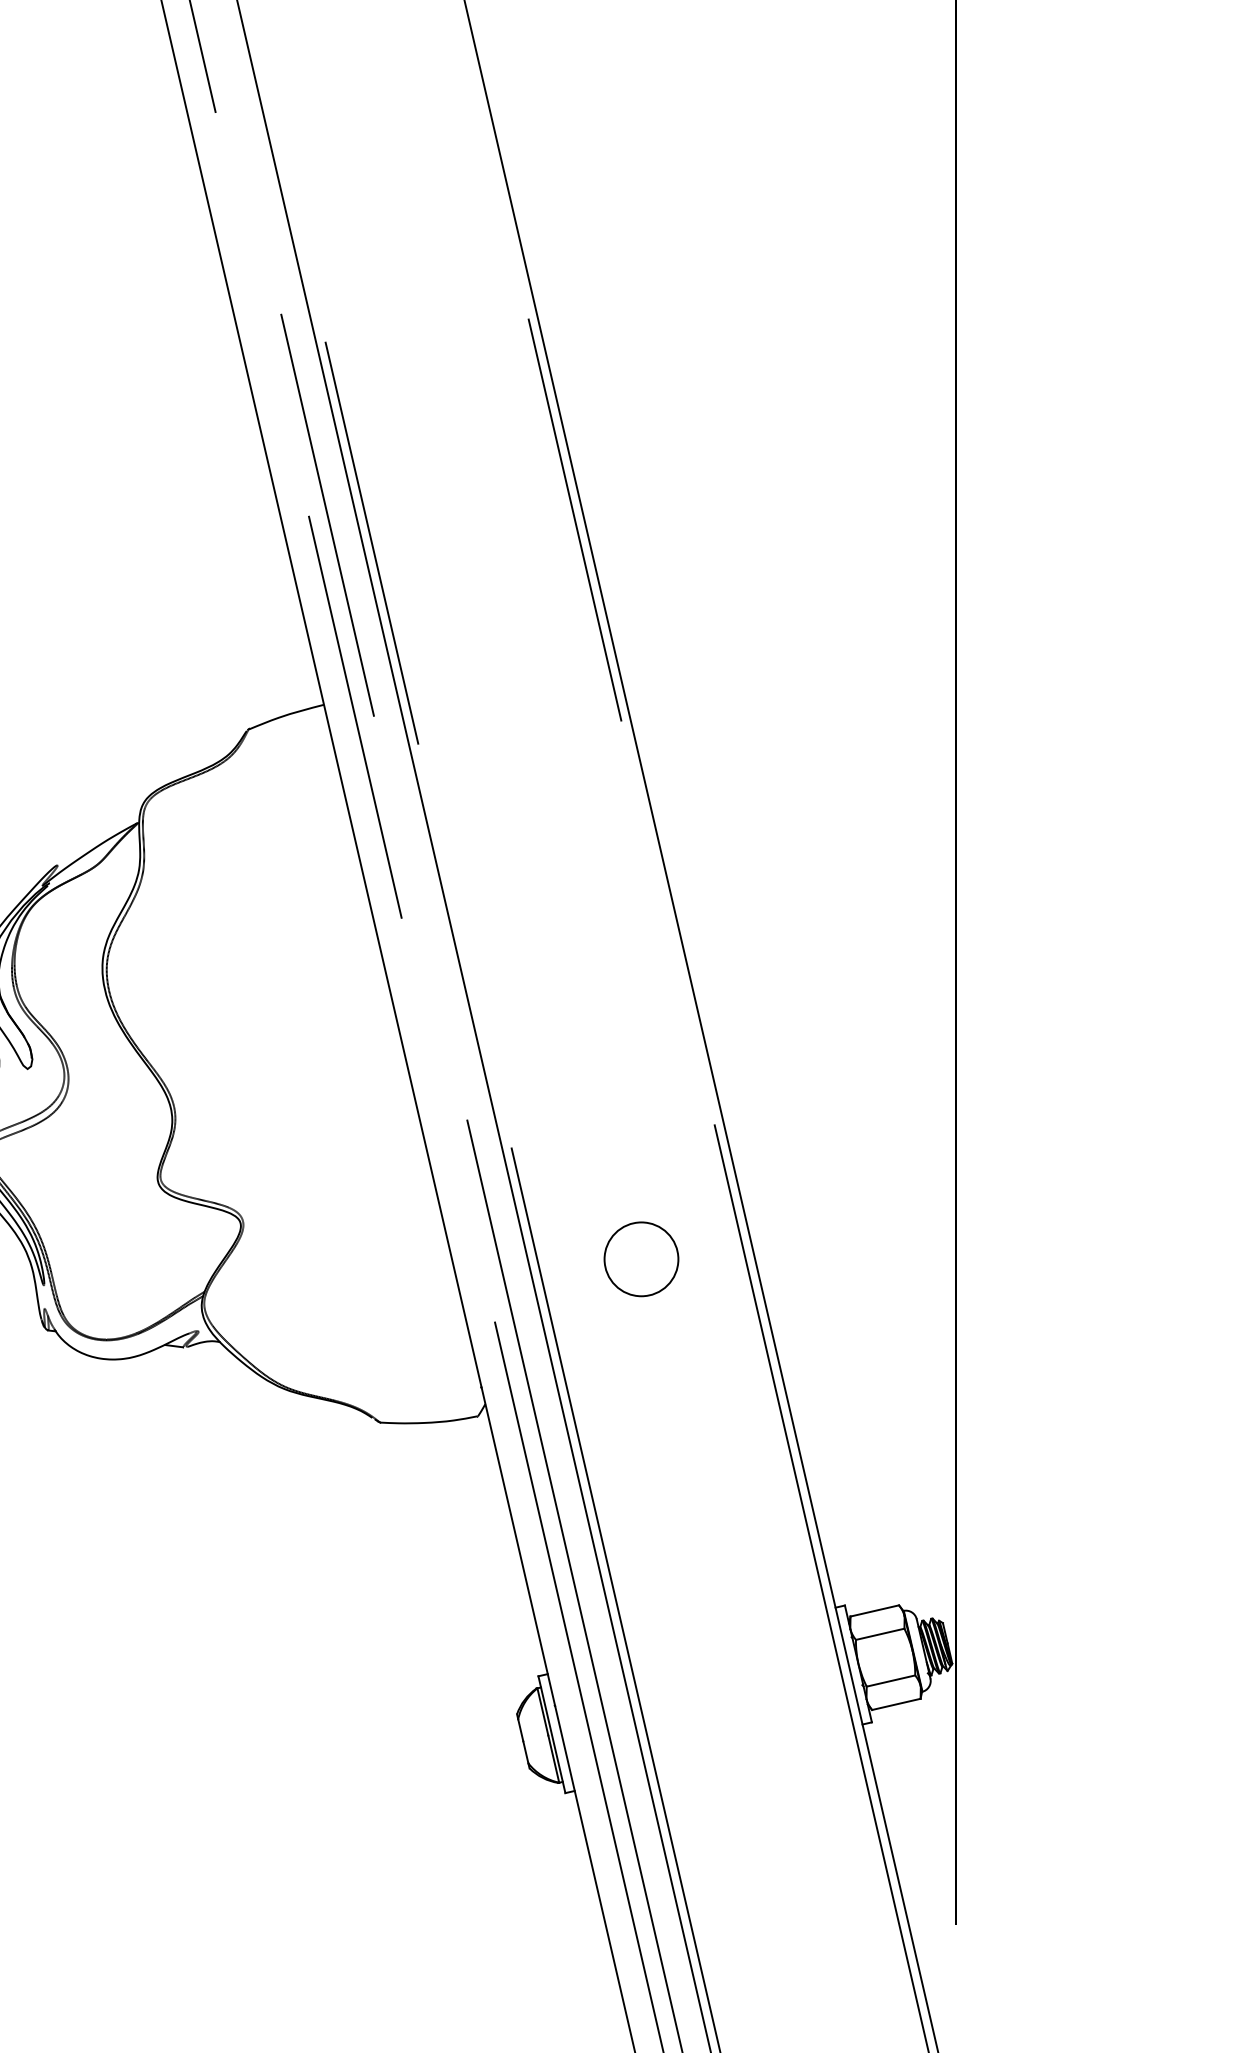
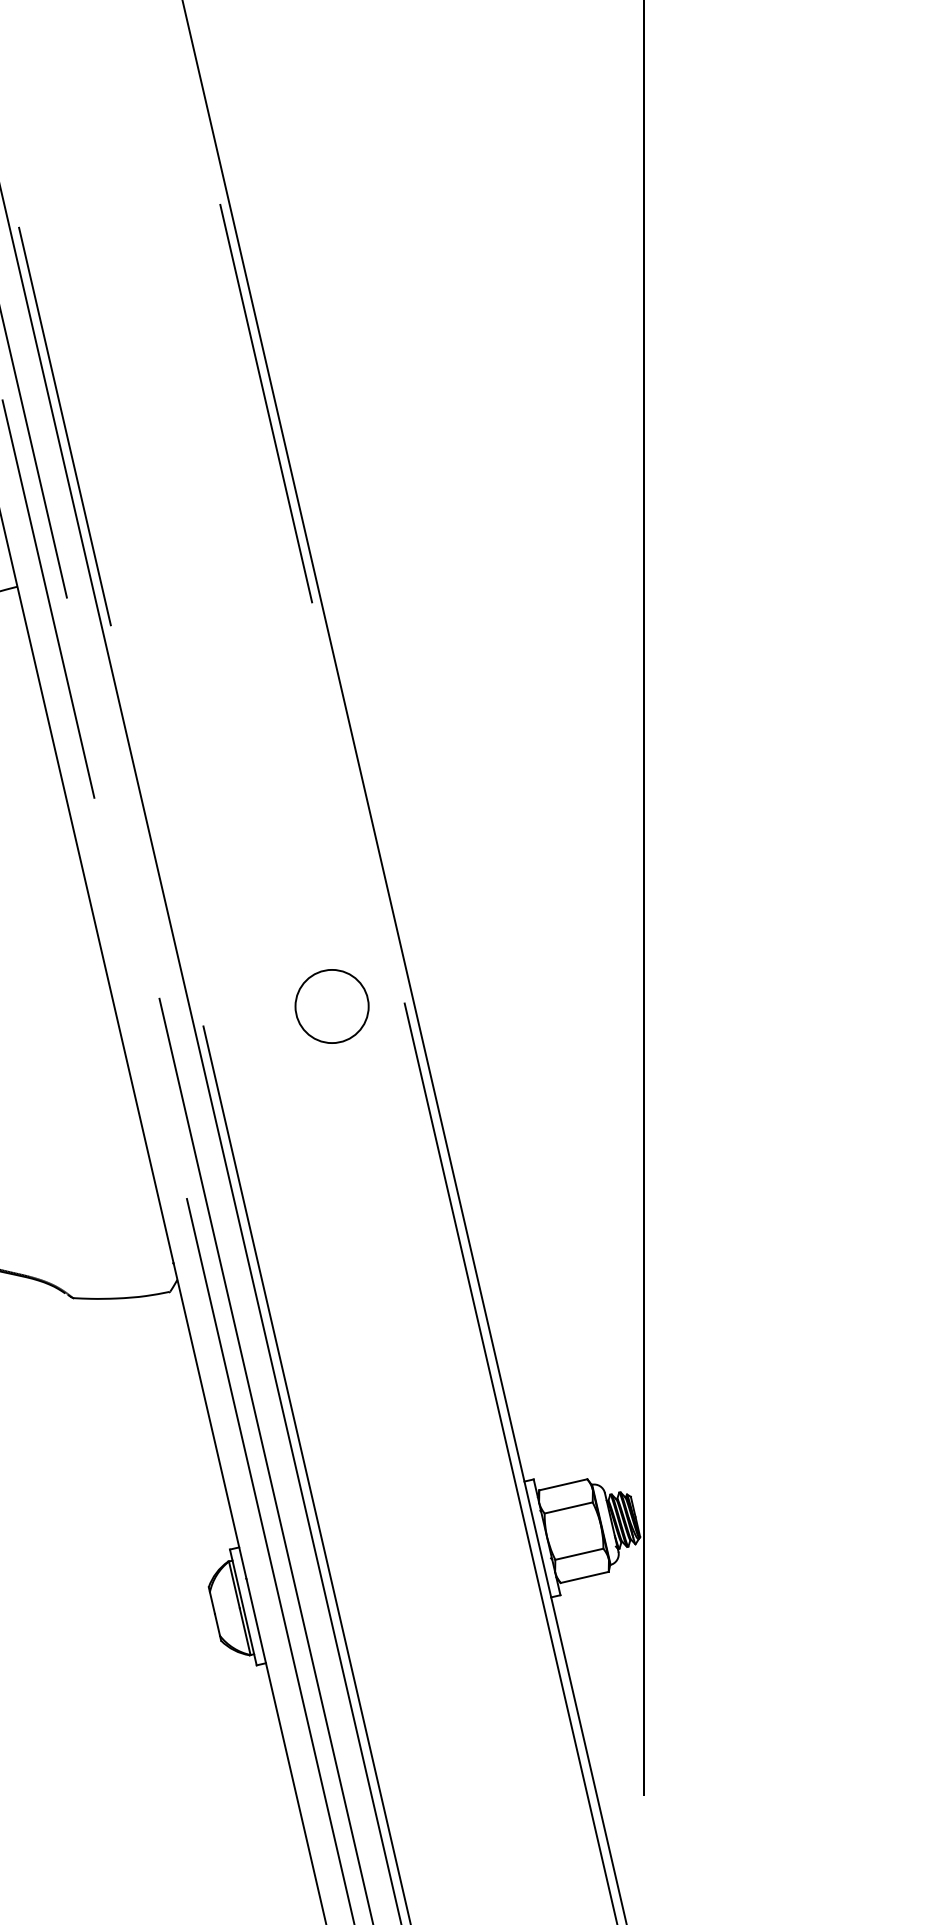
circle: (641, 1259) -> (332, 1006), moved

